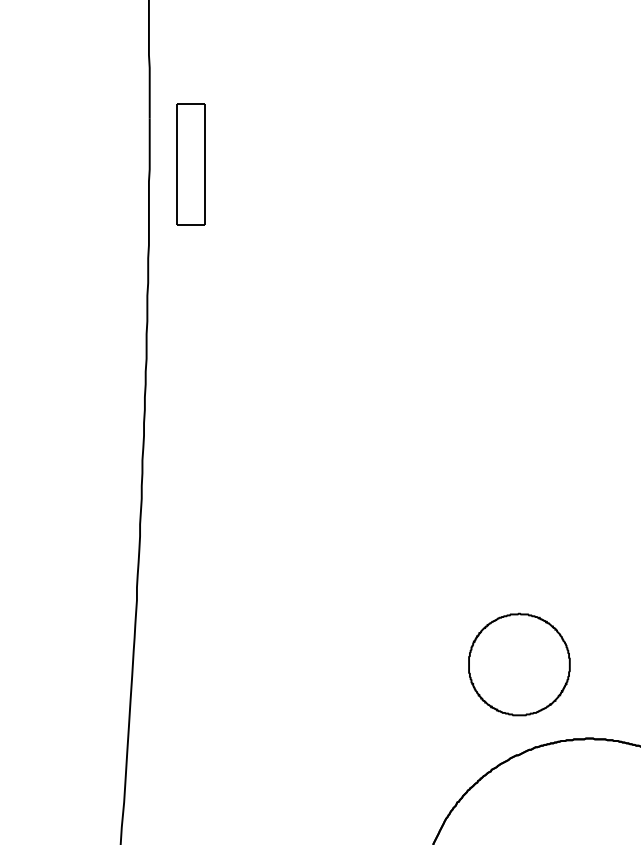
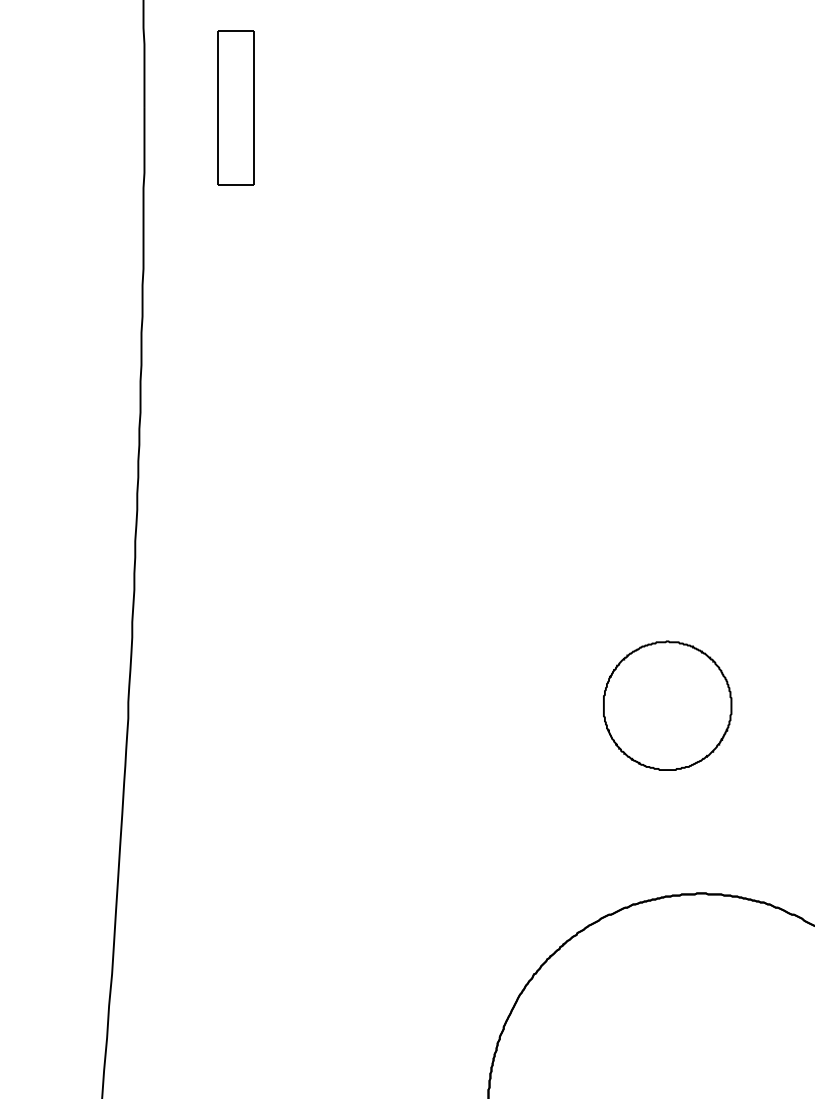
part: (190, 163) -> (235, 107), moved
part: (519, 664) -> (667, 705), moved

